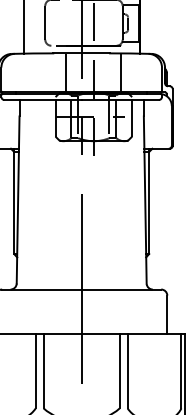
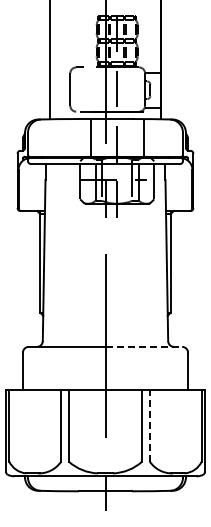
line: (122, 289) -> (144, 346), solid -> dashed
line: (127, 370) -> (149, 425), solid -> dashed

